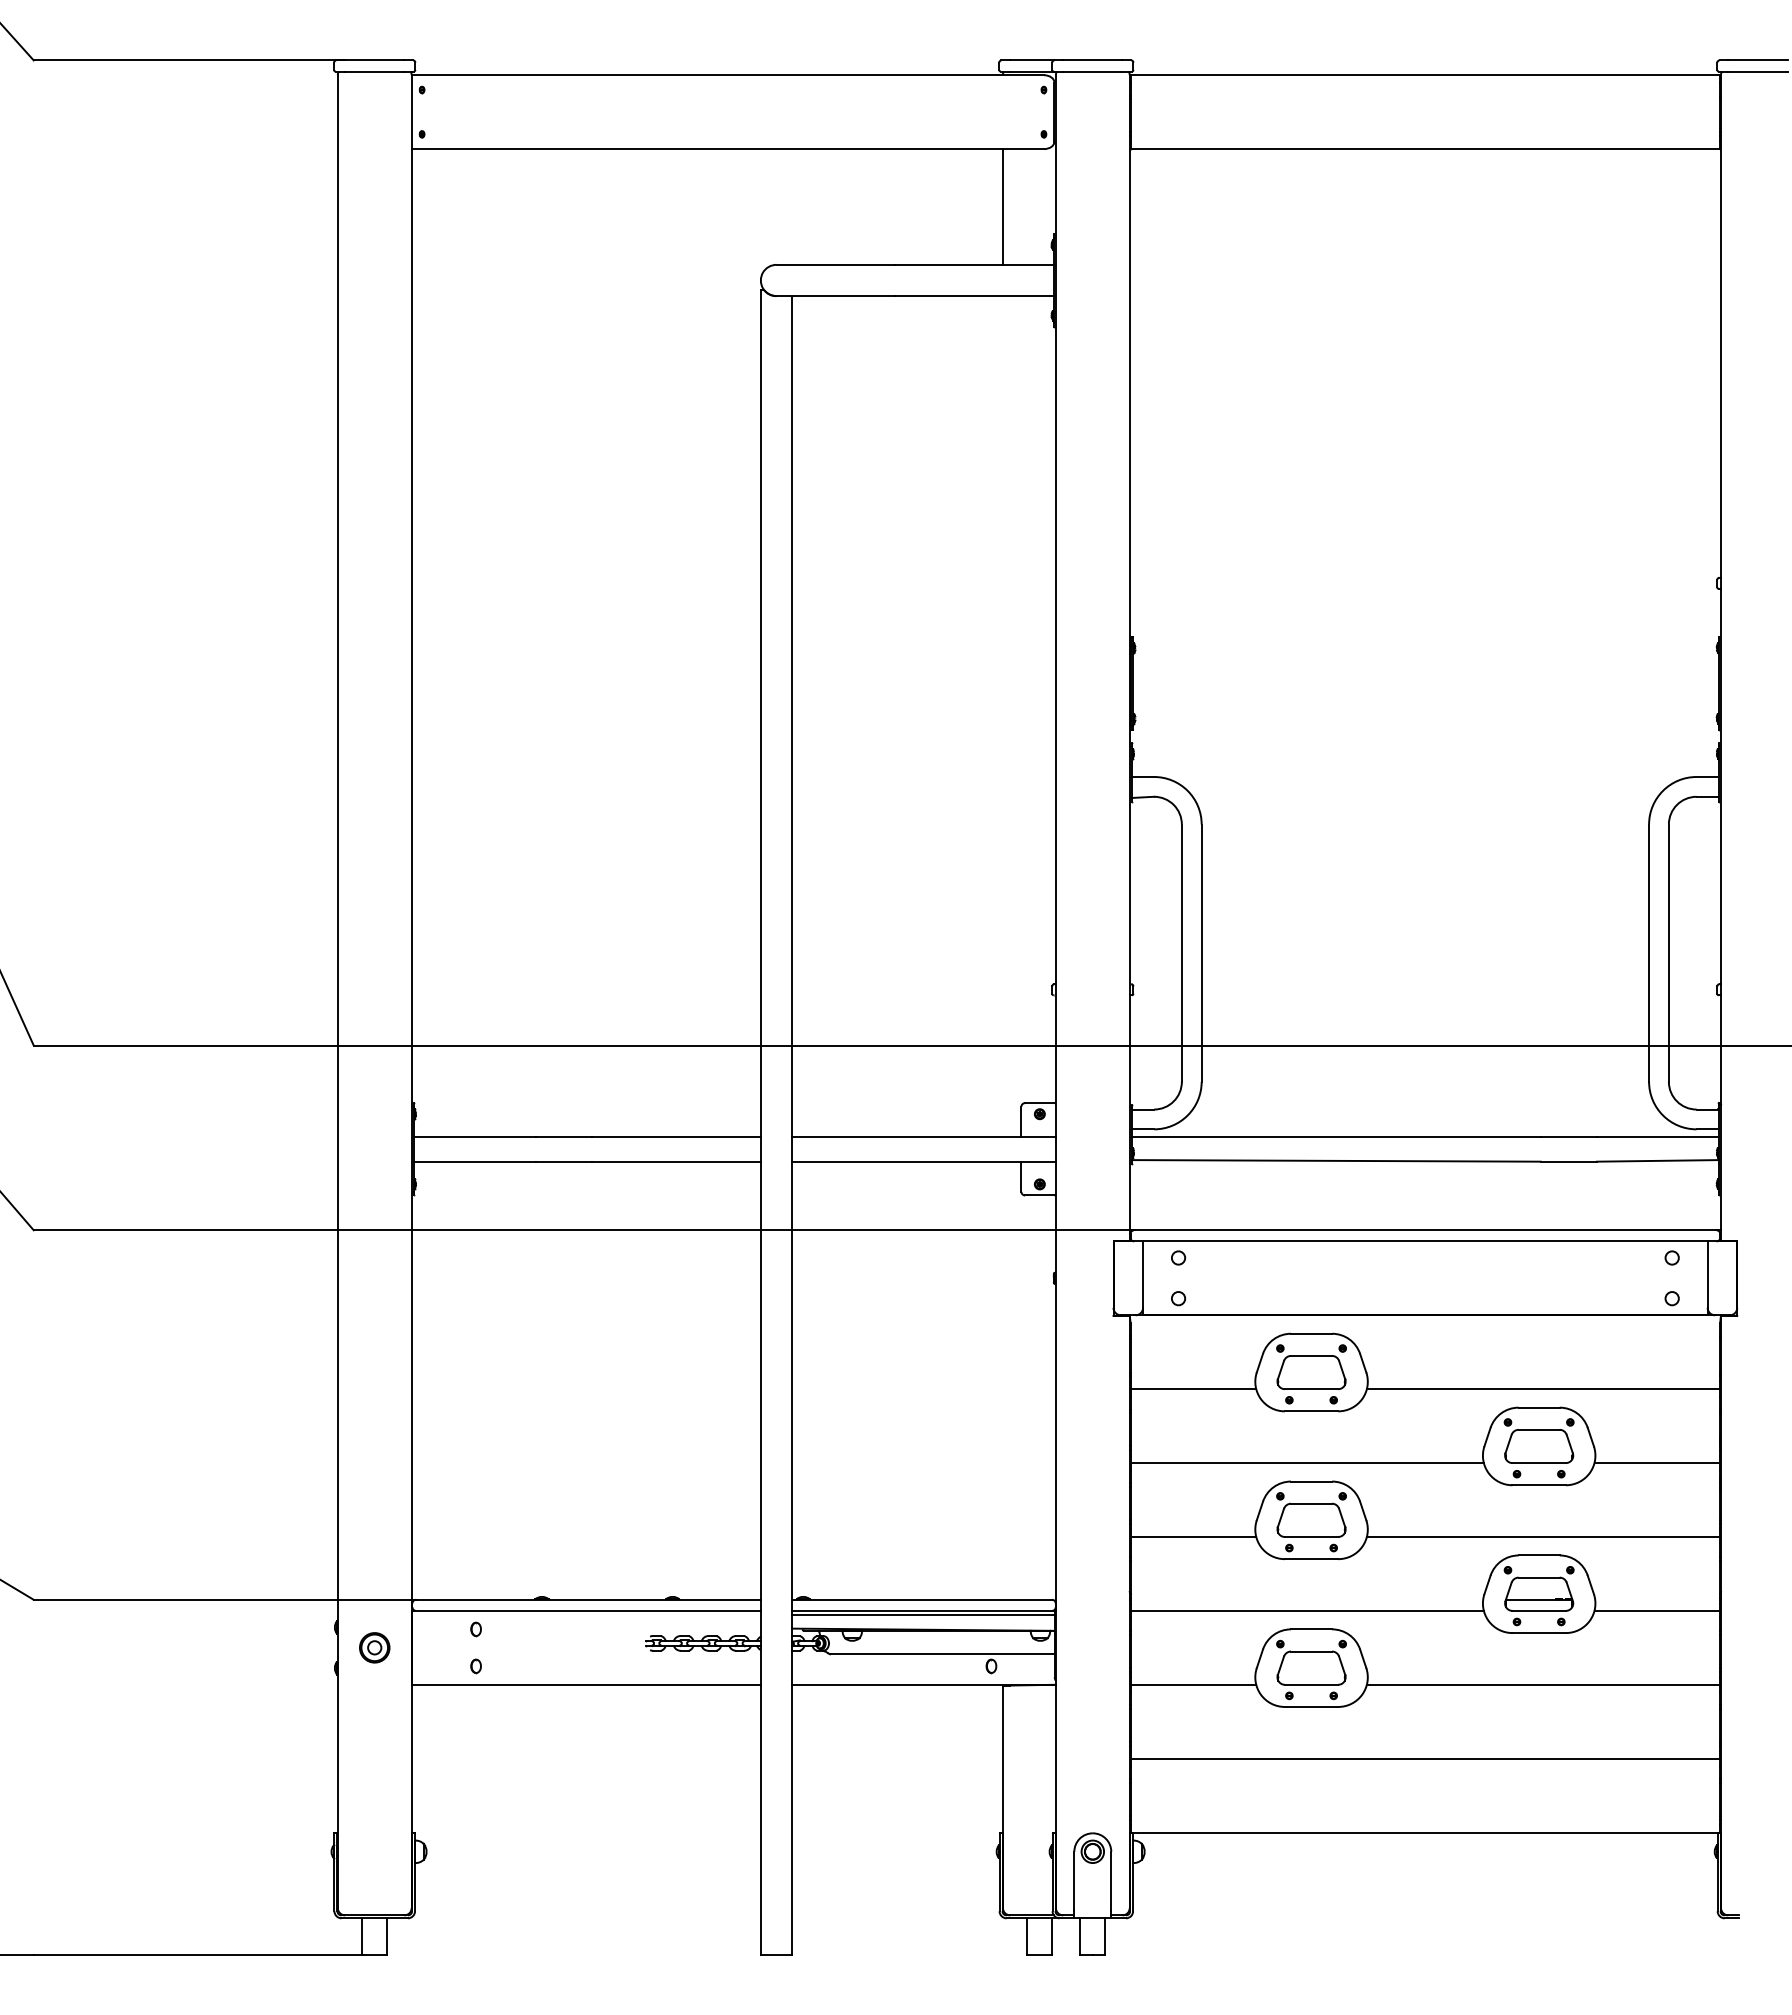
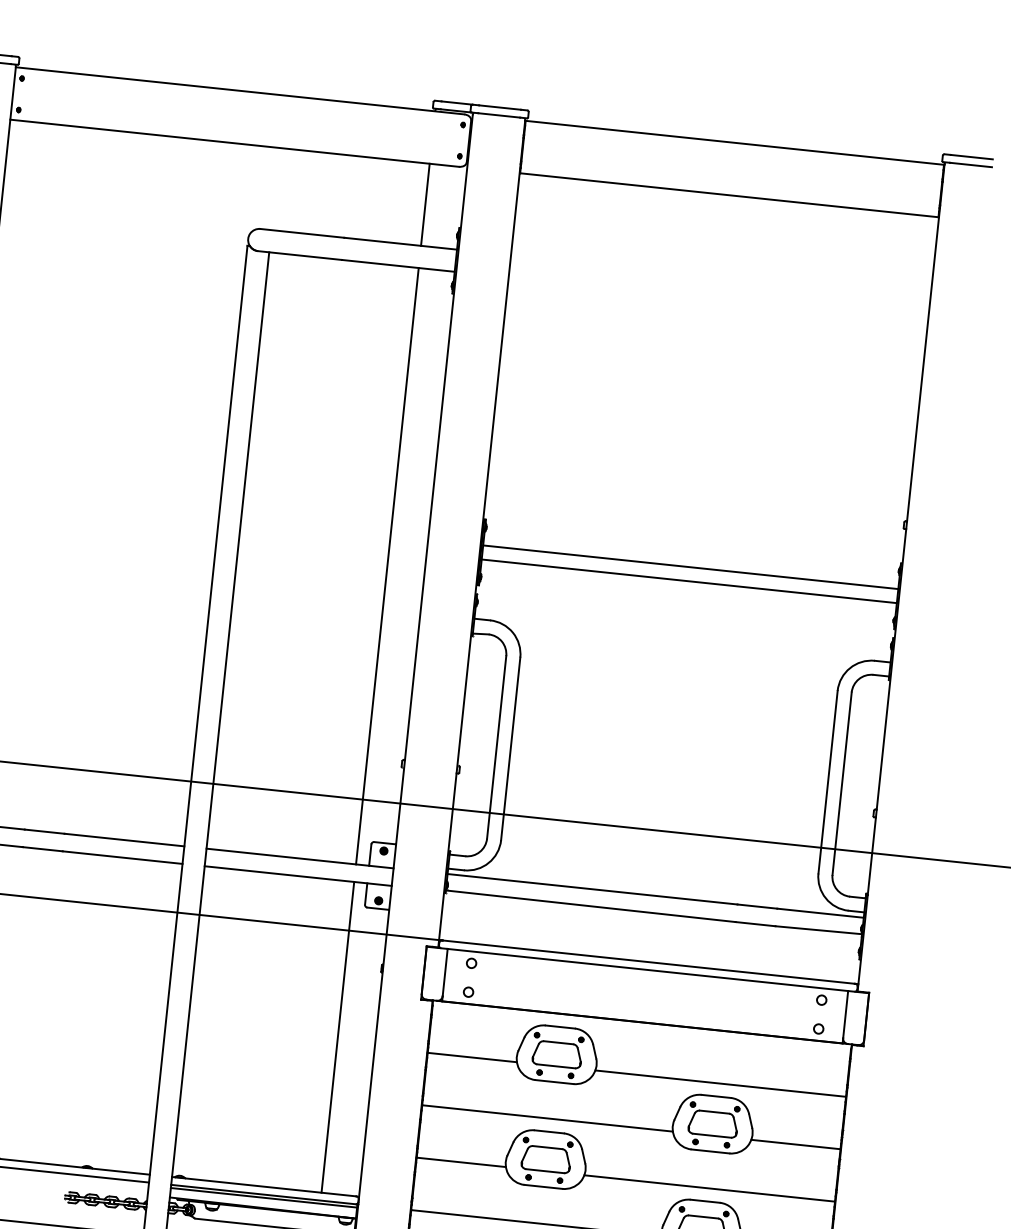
line: (1425, 673) -> (690, 567), added
line: (1425, 693) -> (688, 581), added
line: (1002, 716) -> (387, 566), added
line: (1002, 1380) -> (337, 1037), added

